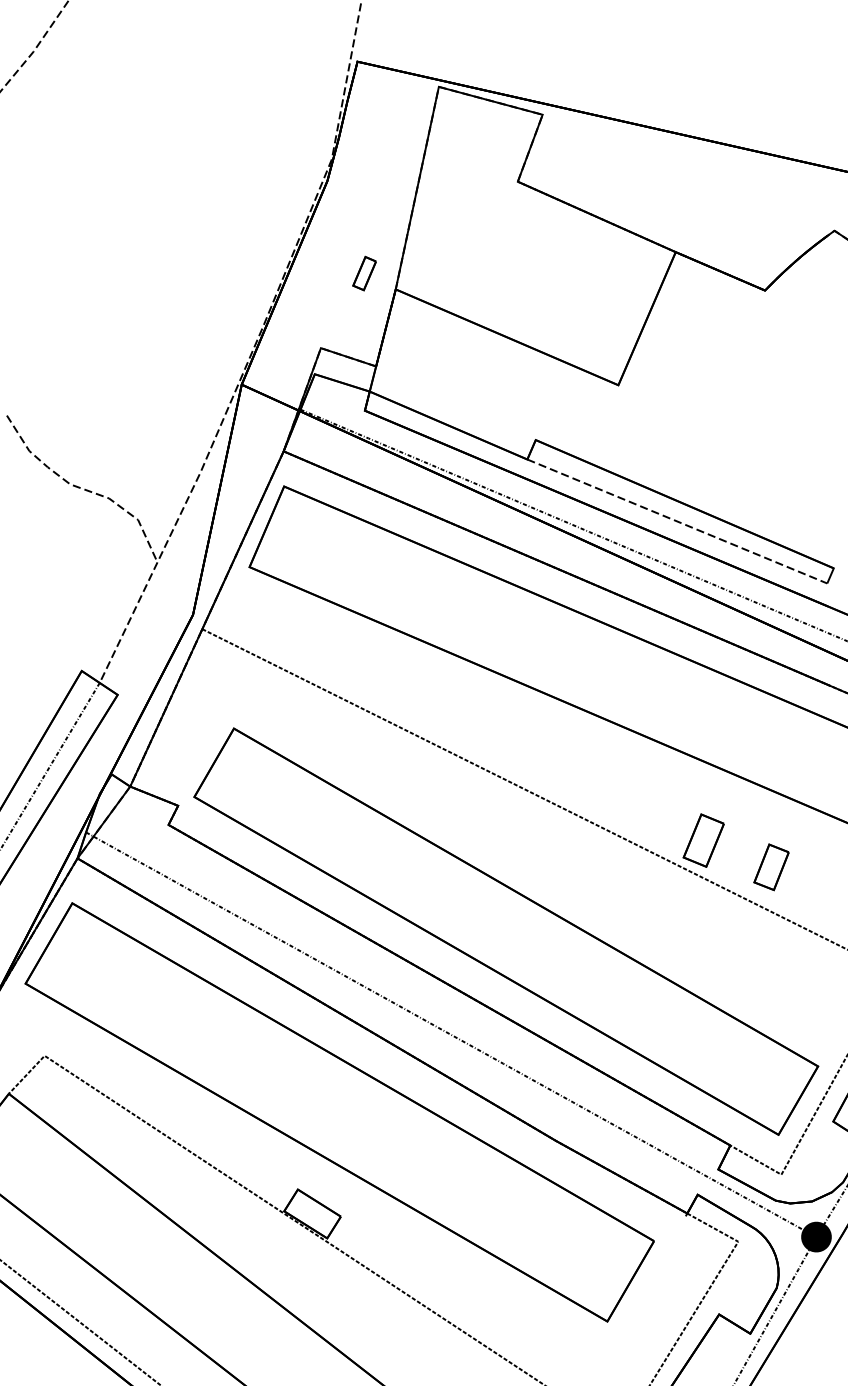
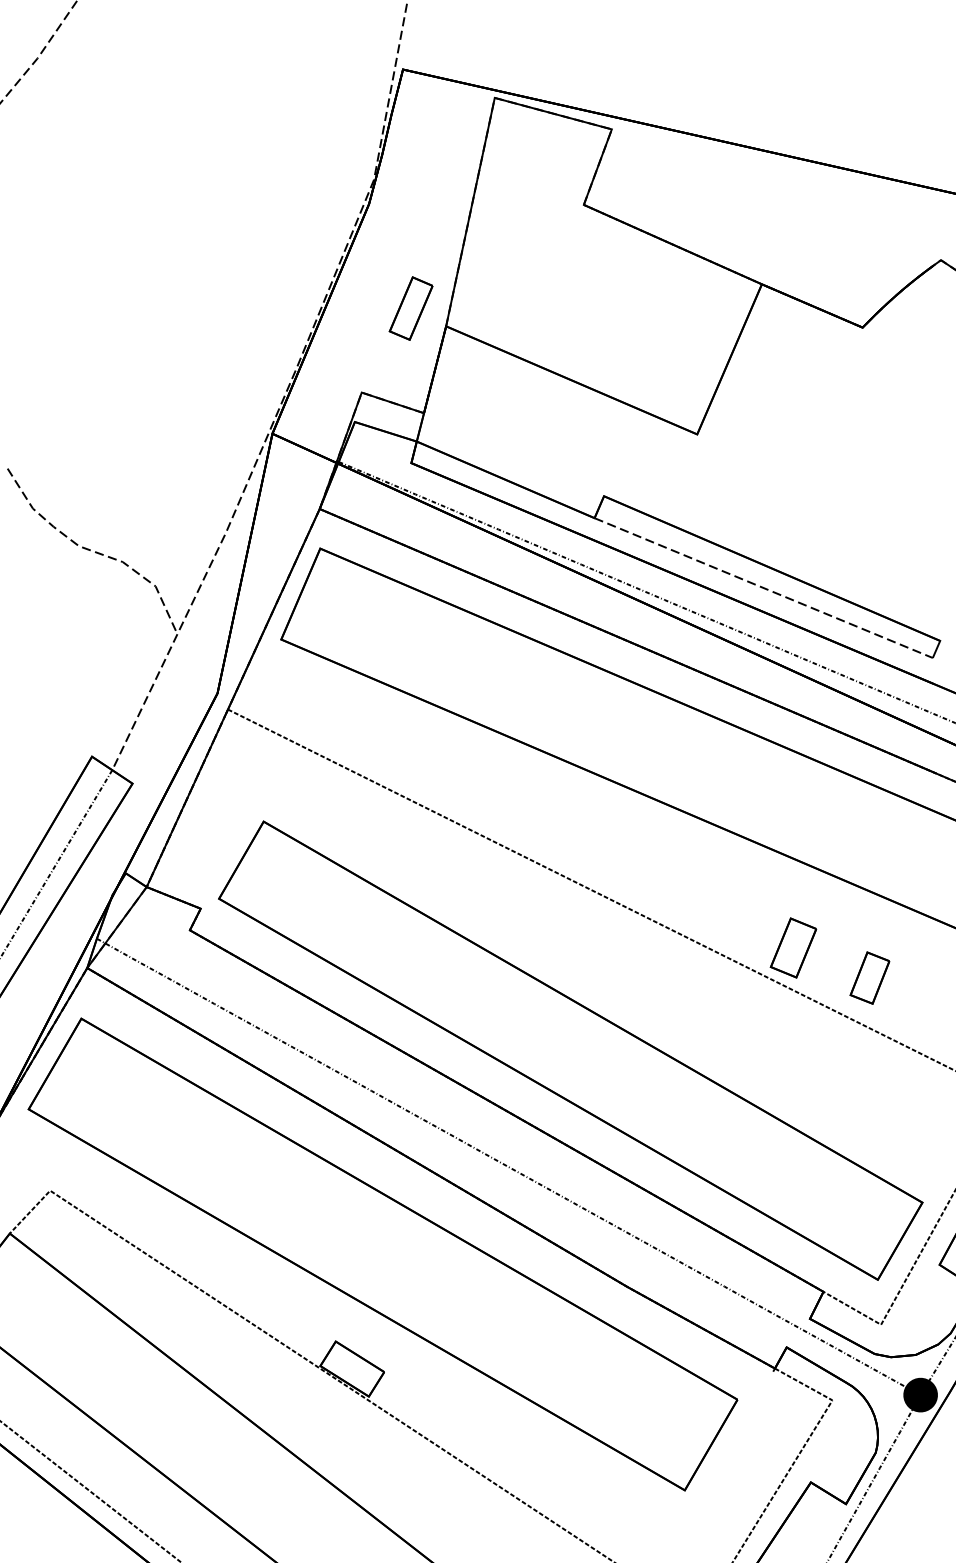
part: (364, 273) -> (410, 308), size x1.67

